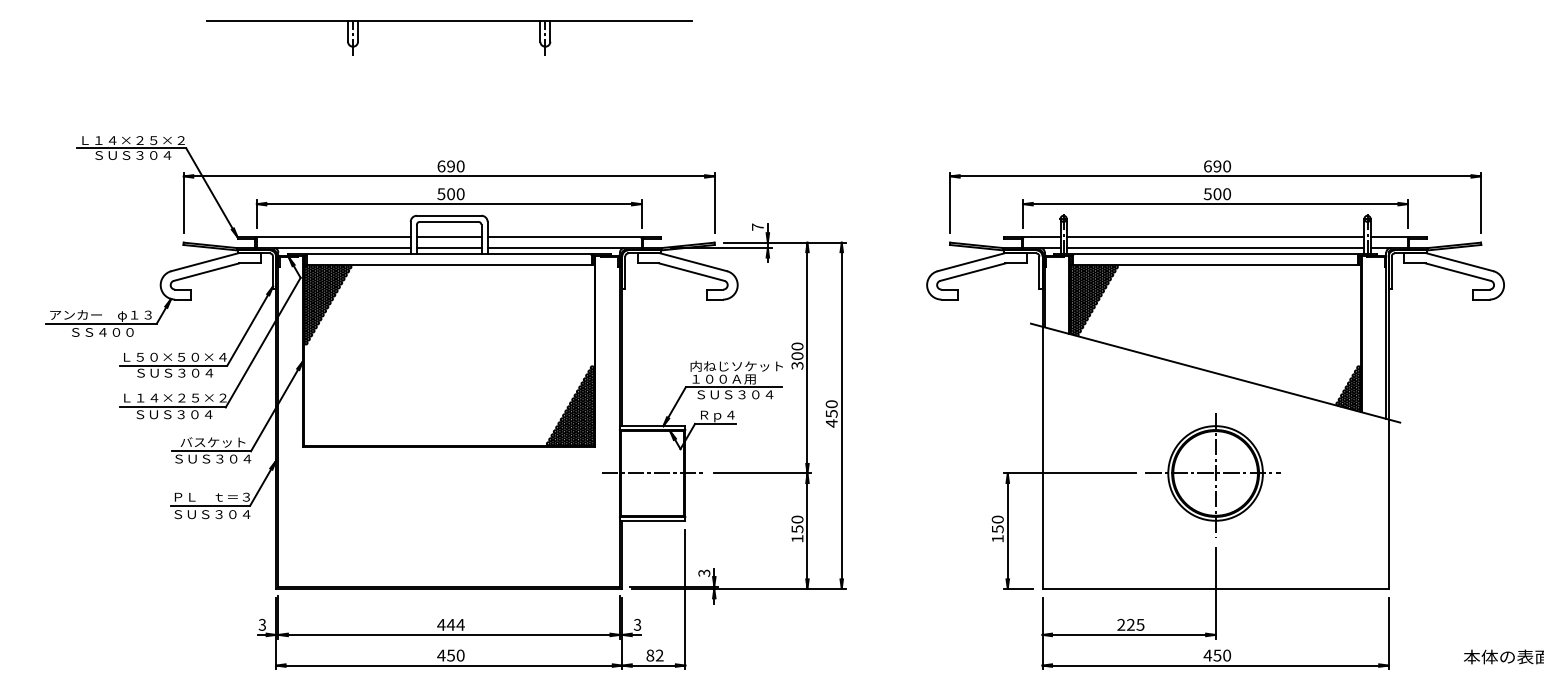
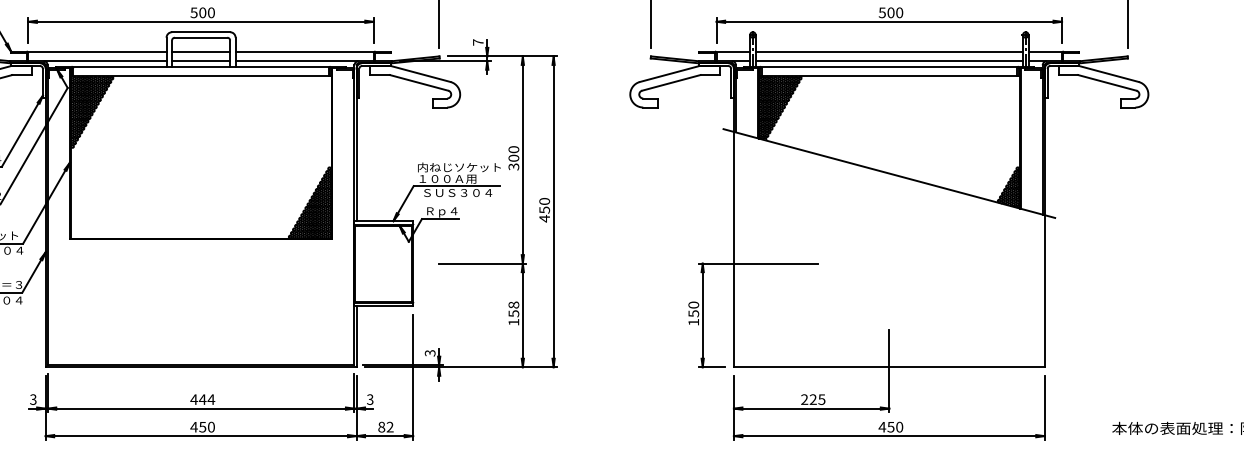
line: (652, 473) -> (383, 263), removed
part: (1212, 475) -> (886, 265), removed
text: (797, 519) -> (513, 304), 150 -> 158

